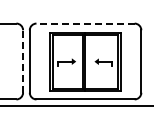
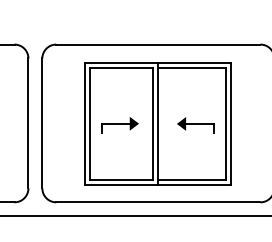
line: (85, 23) -> (158, 44), dashed -> solid
line: (23, 61) -> (29, 123), dashed -> solid

